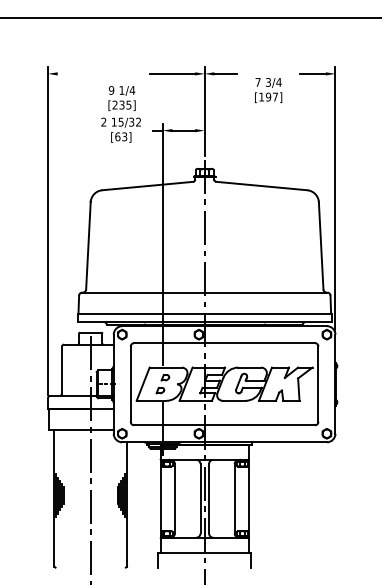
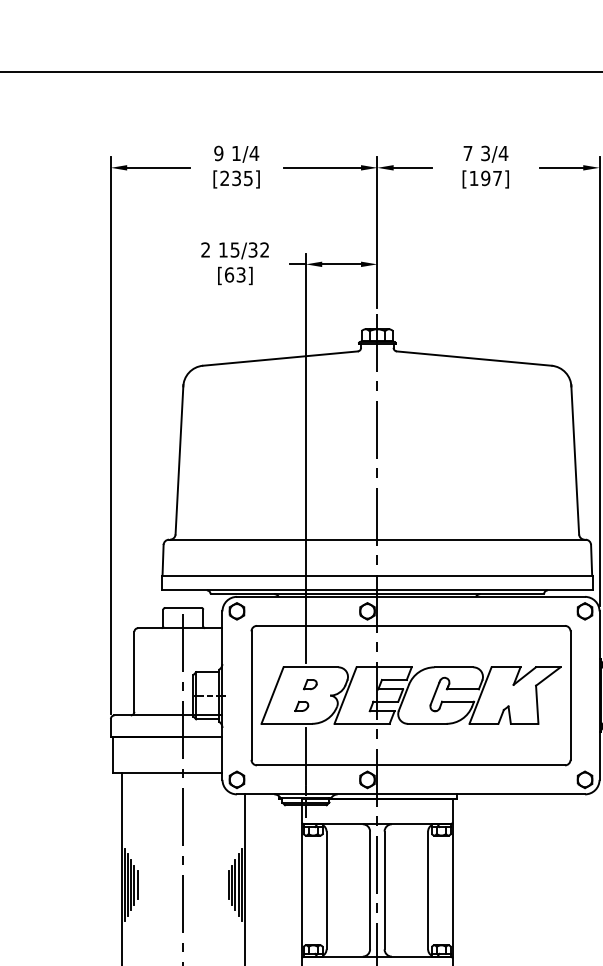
line: (75, 73) -> (157, 167), added
text: (268, 90) -> (485, 167), moved
text: (121, 98) -> (235, 167), moved

